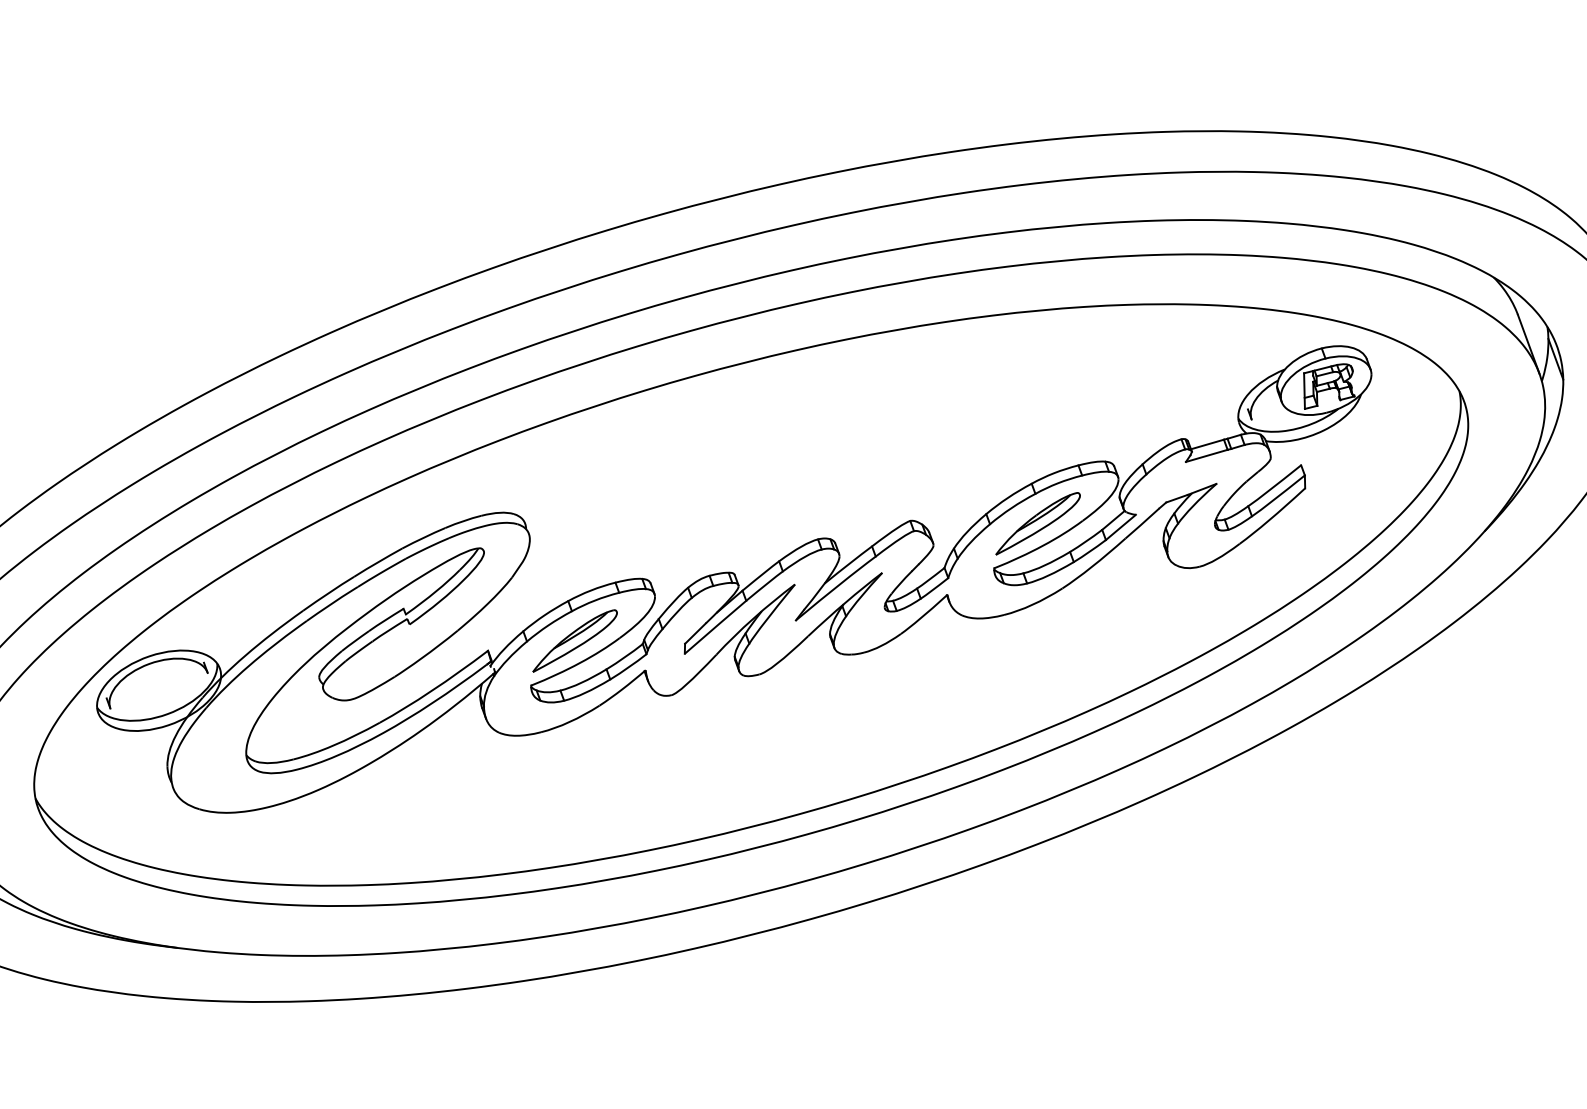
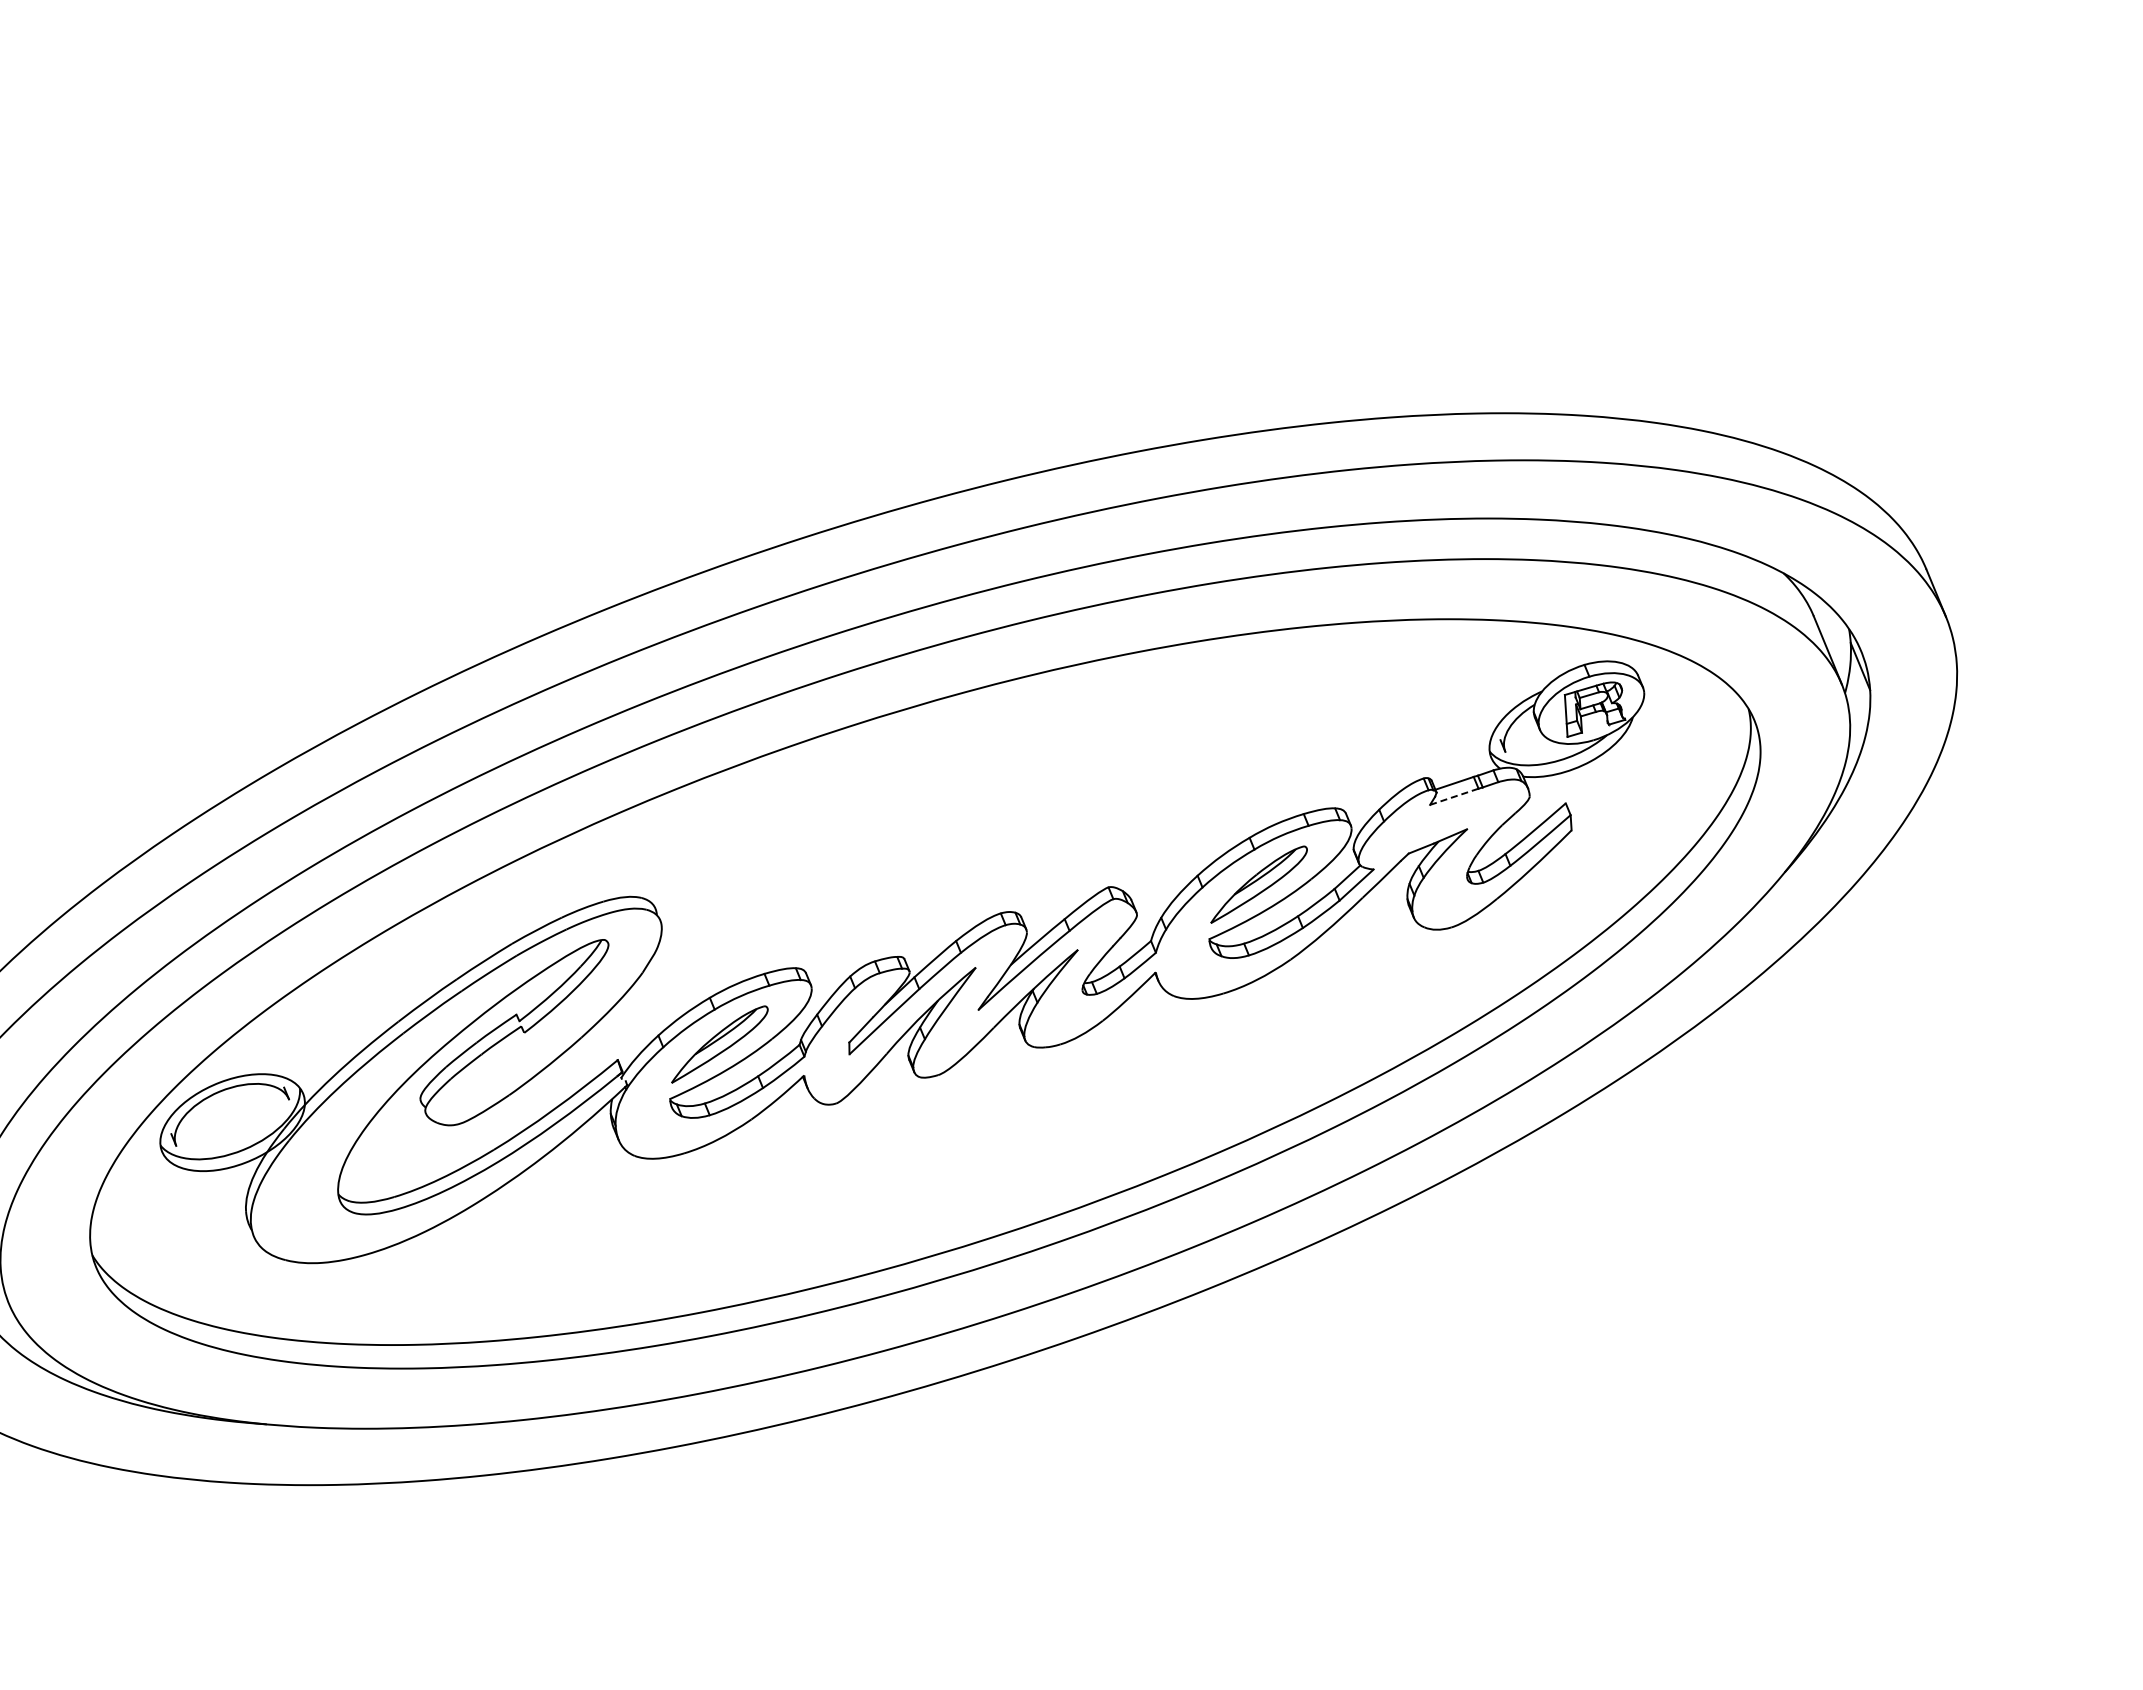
line: (1206, 455) -> (1454, 796), solid -> dashed

